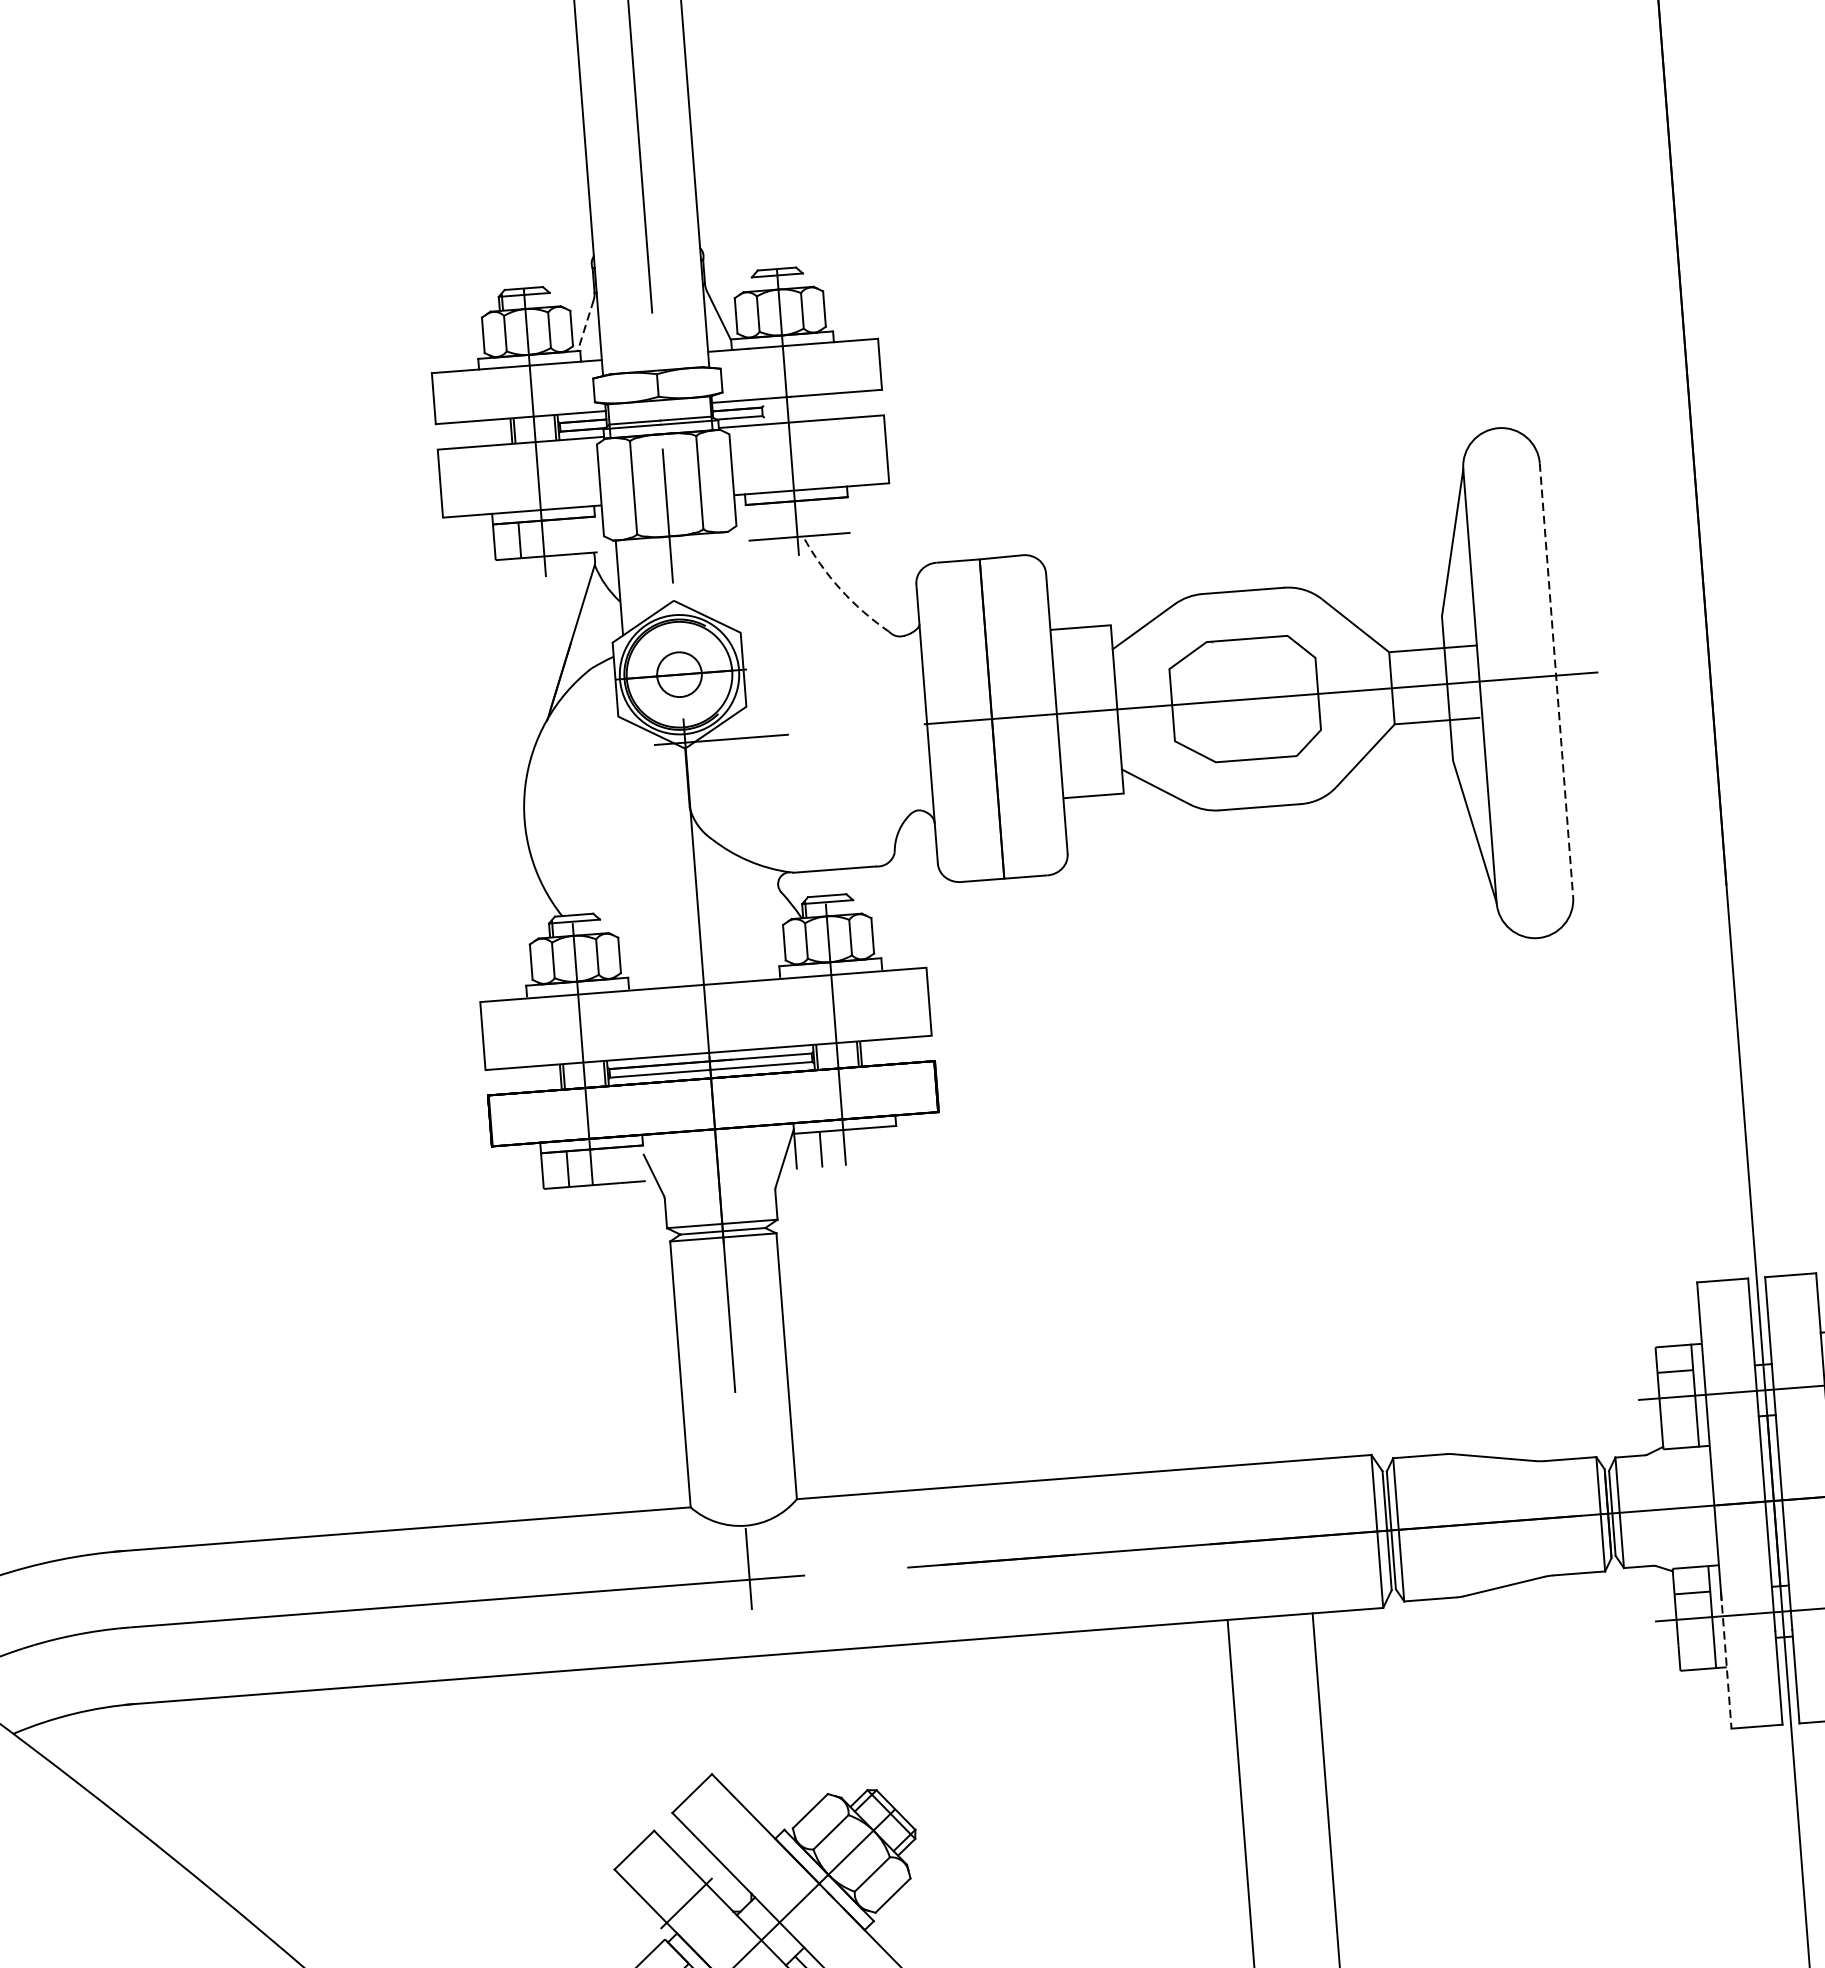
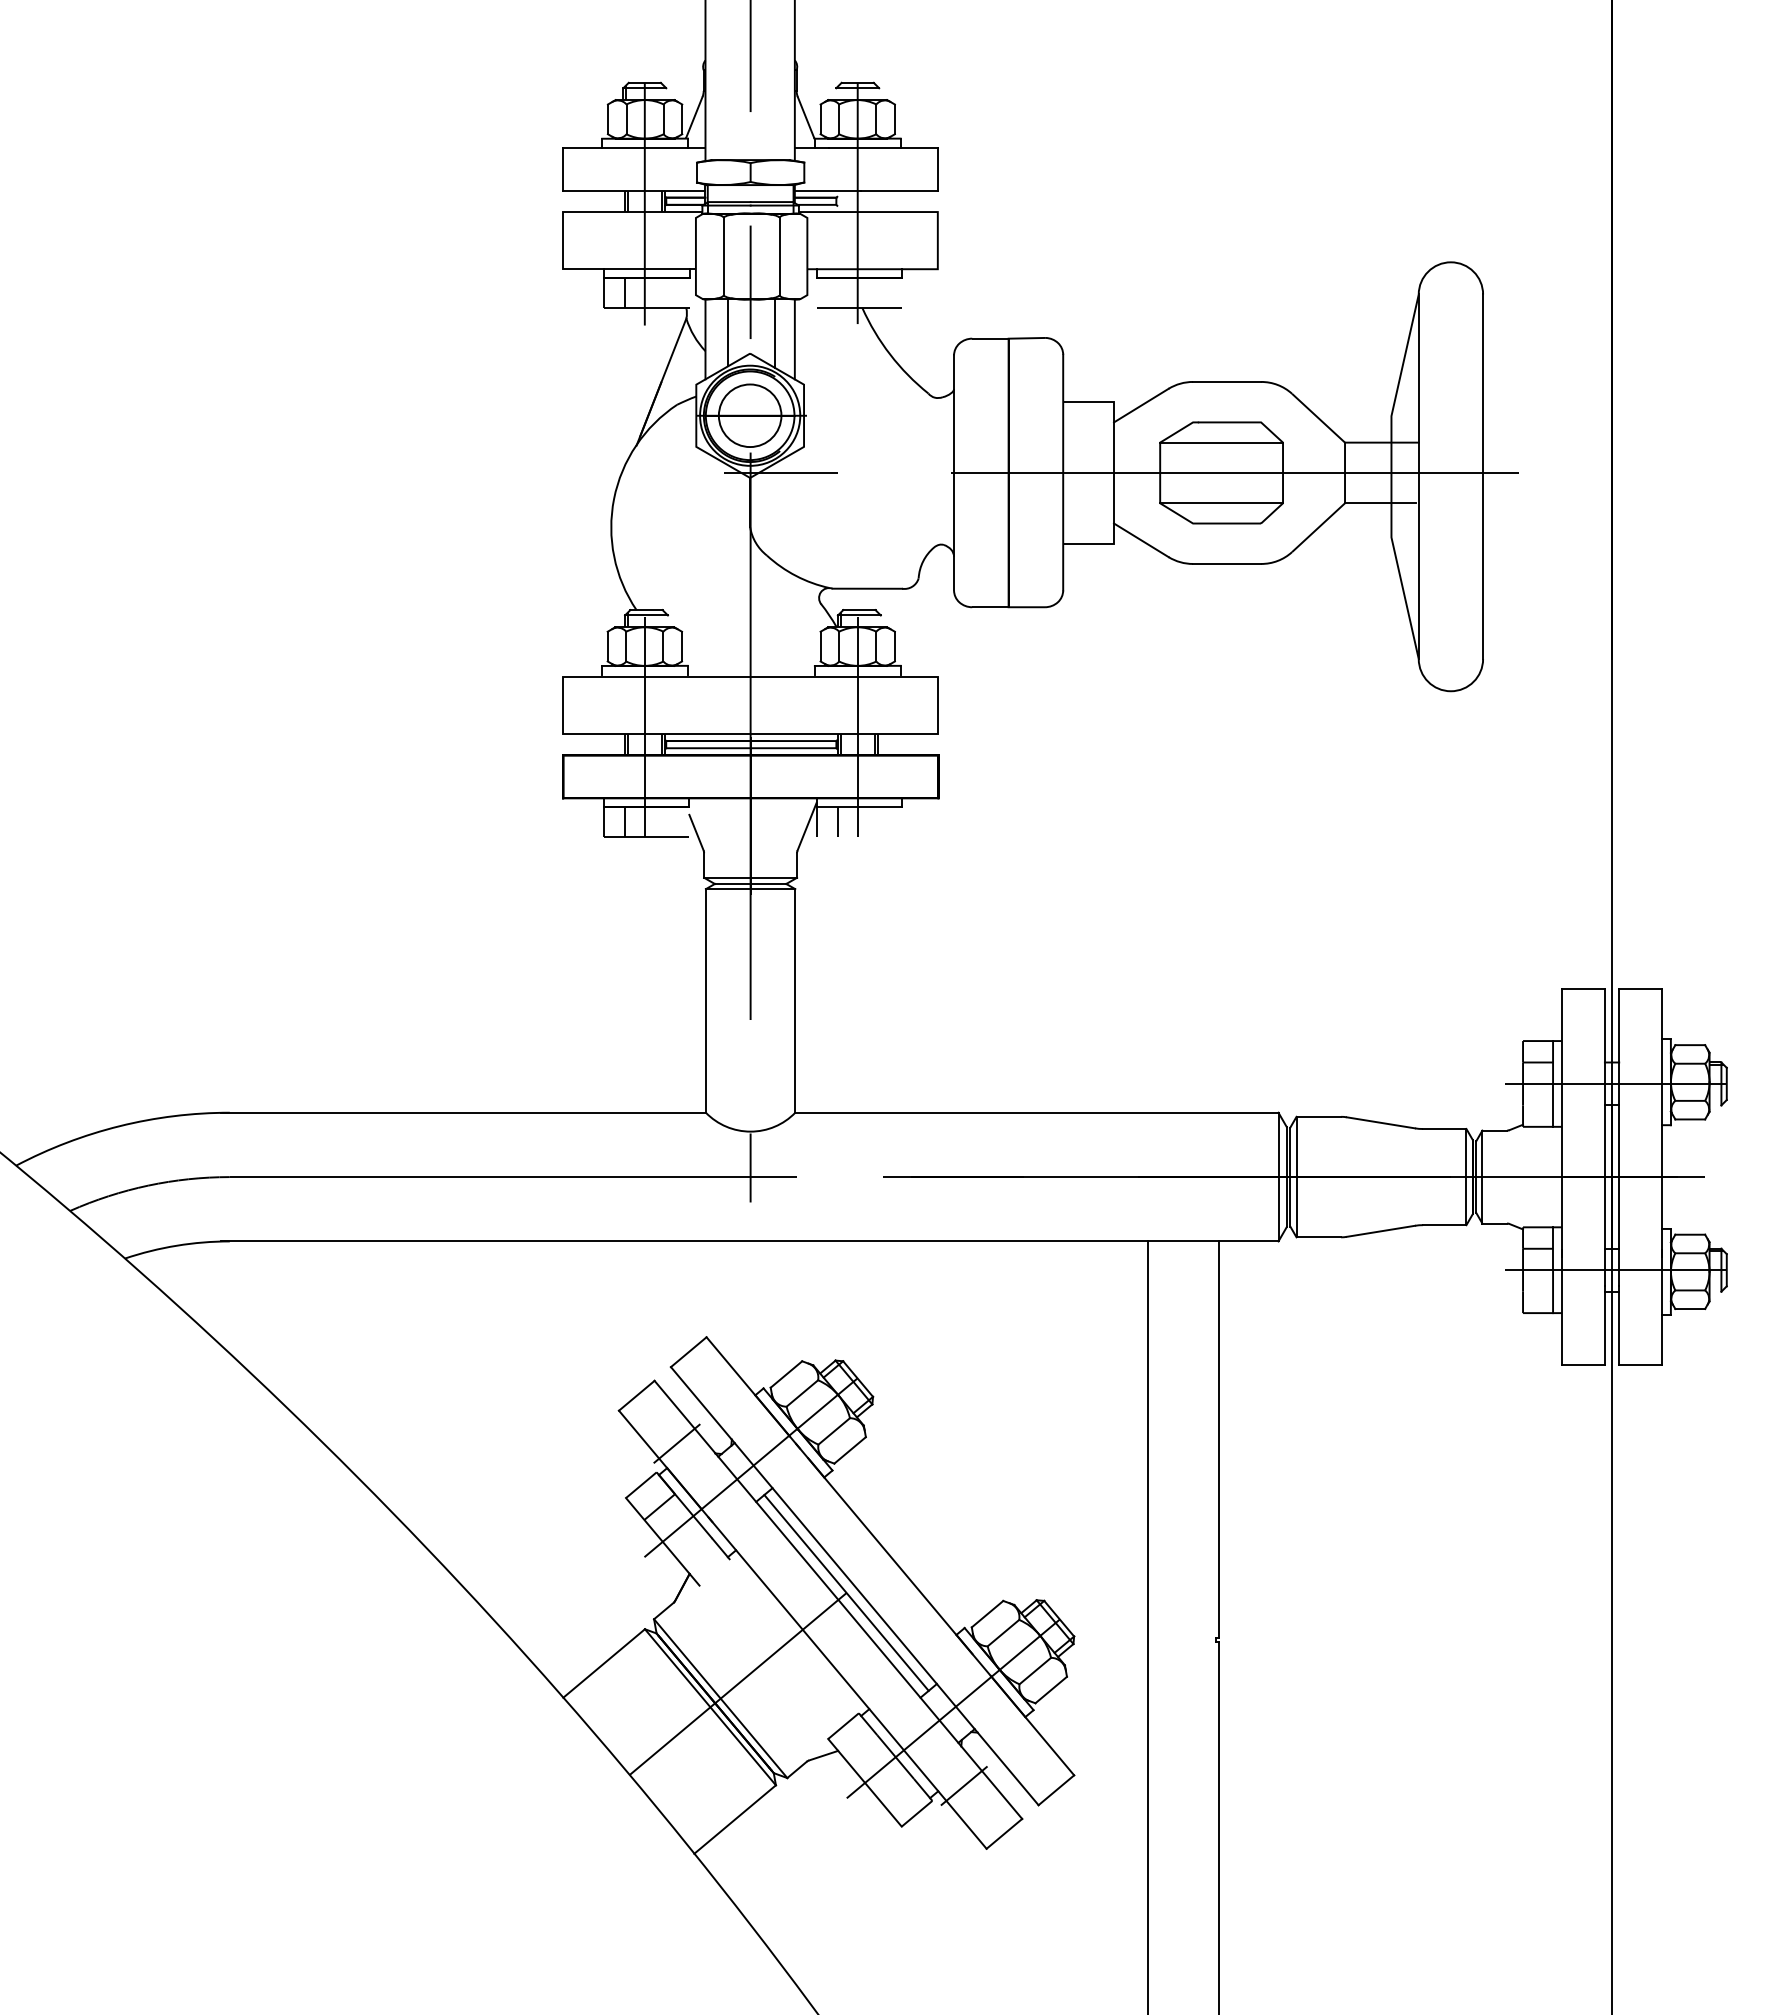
line: (586, 325) -> (694, 117), dashed -> solid
line: (700, 574) -> (774, 333), added
line: (646, 577) -> (728, 332), added
line: (725, 579) -> (794, 339), added
line: (840, 589) -> (890, 354), dashed -> solid
line: (1242, 663) -> (1221, 442), added
circle: (678, 674) -> (749, 415), size x1.67
line: (1557, 681) -> (1483, 477), dashed -> solid
line: (1247, 735) -> (1221, 503), added
line: (1726, 1660) -> (1562, 1307), dashed -> solid

